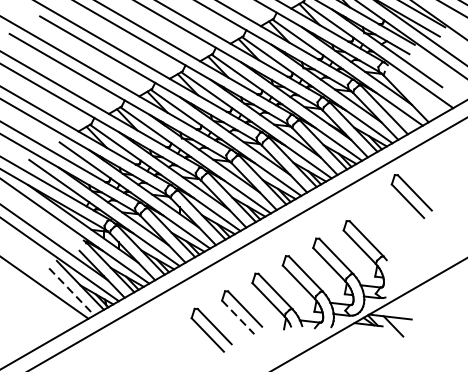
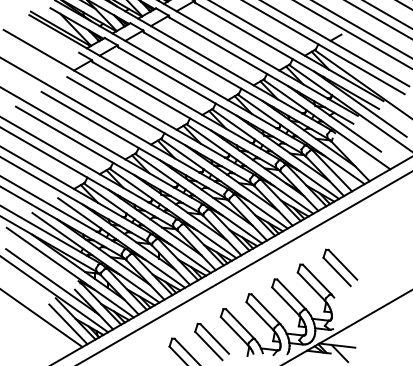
part: (411, 196) -> (340, 267), moved
line: (71, 292) -> (68, 324), dashed -> solid
line: (237, 316) -> (208, 345), dashed -> solid

